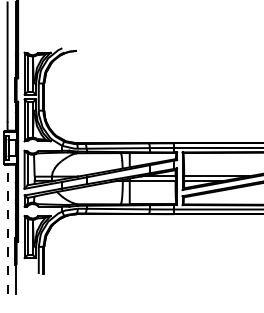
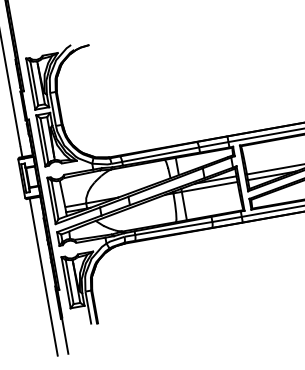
line: (7, 229) -> (43, 277), dashed -> solid

